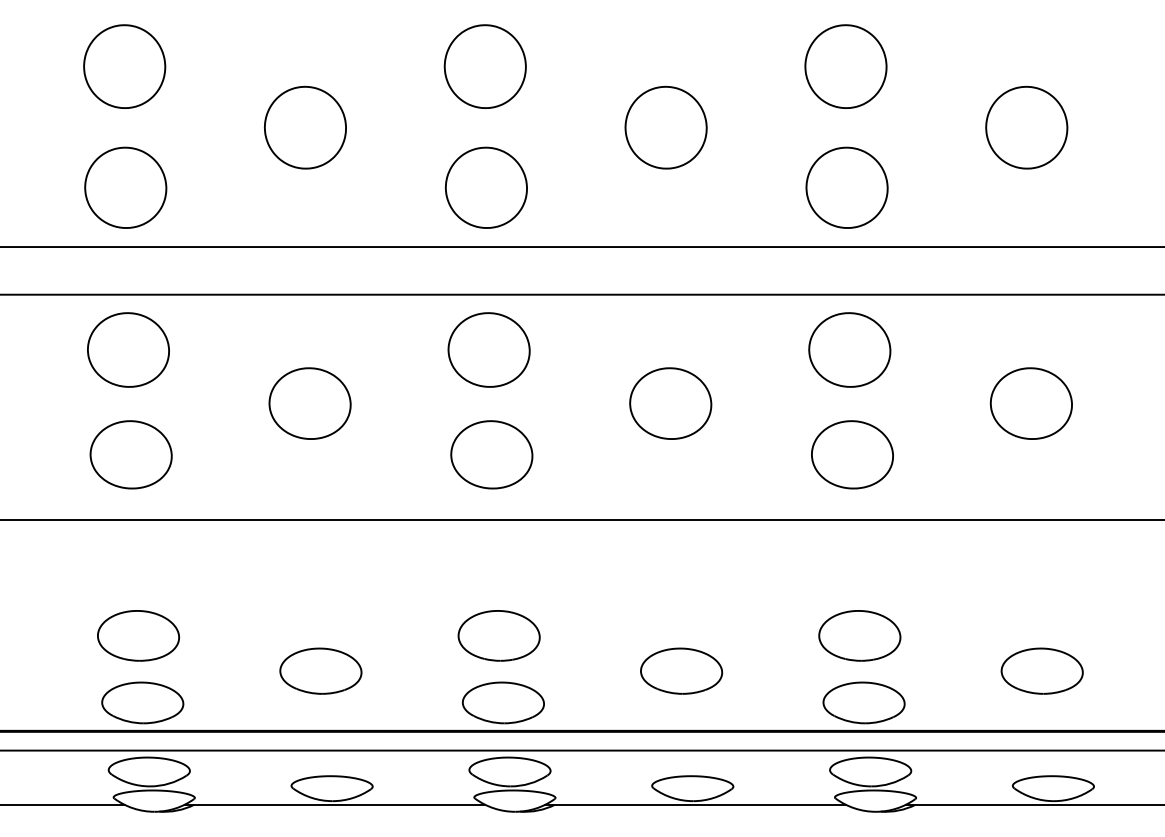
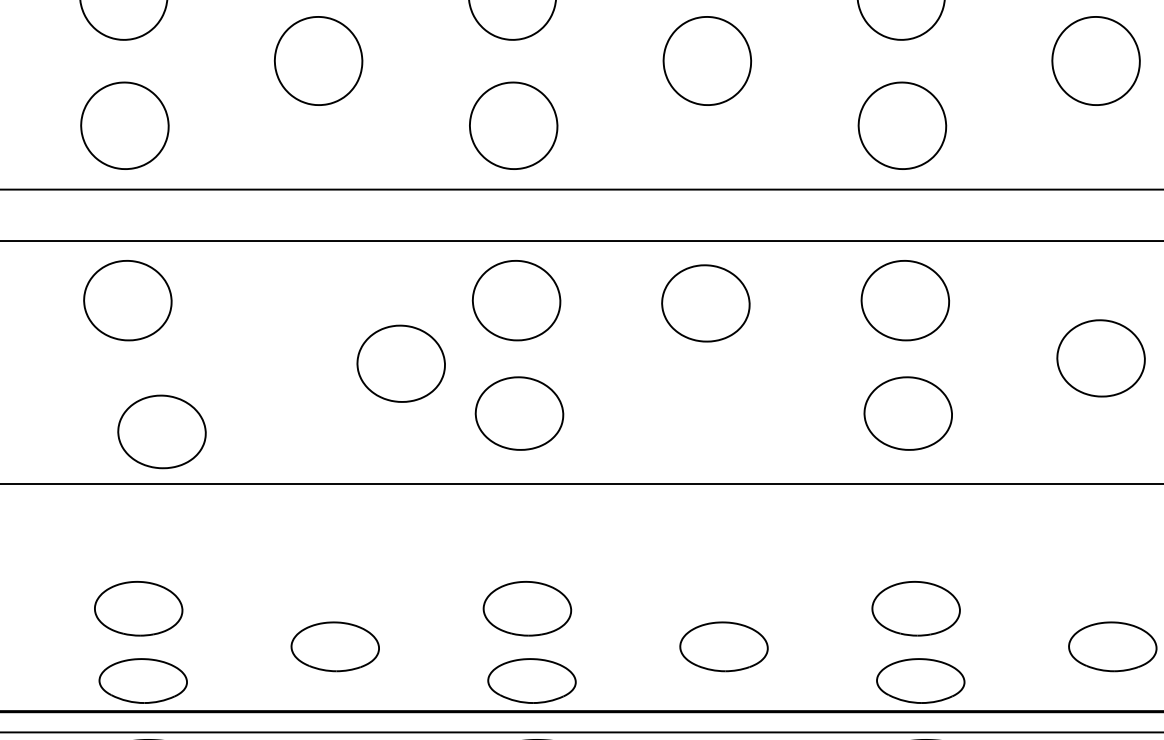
part: (309, 403) -> (400, 363), moved
part: (670, 403) -> (705, 303), moved
part: (130, 454) -> (161, 431), moved

